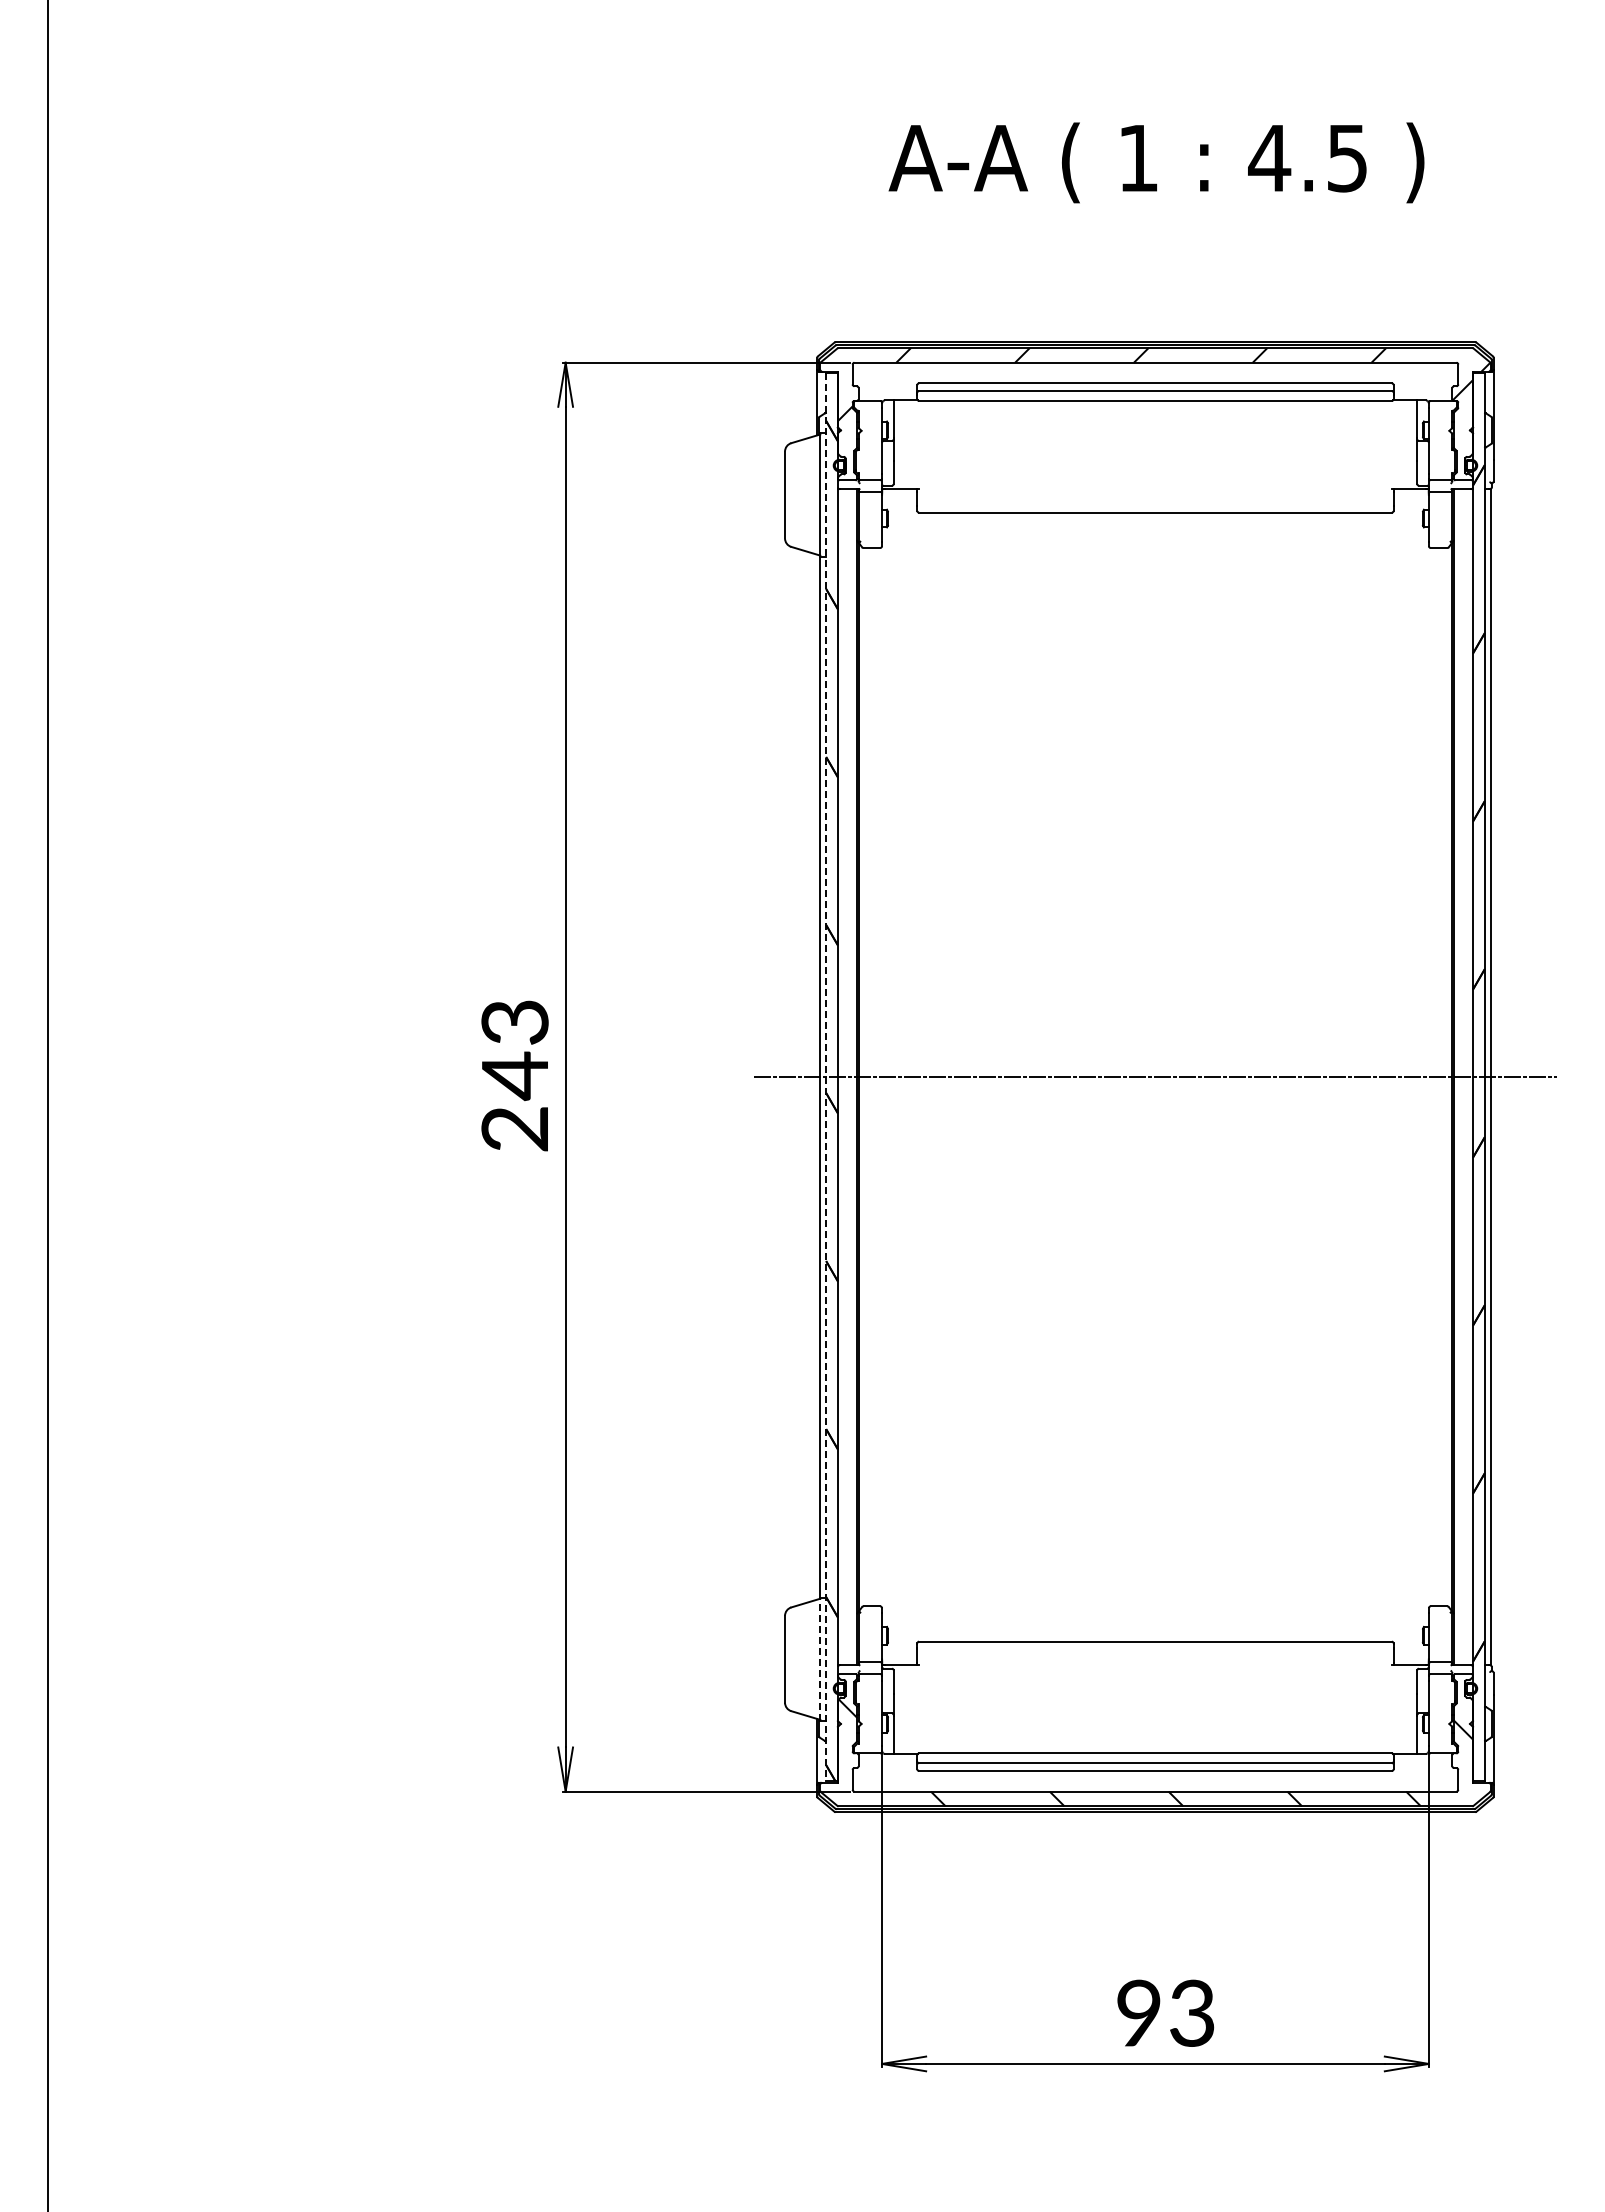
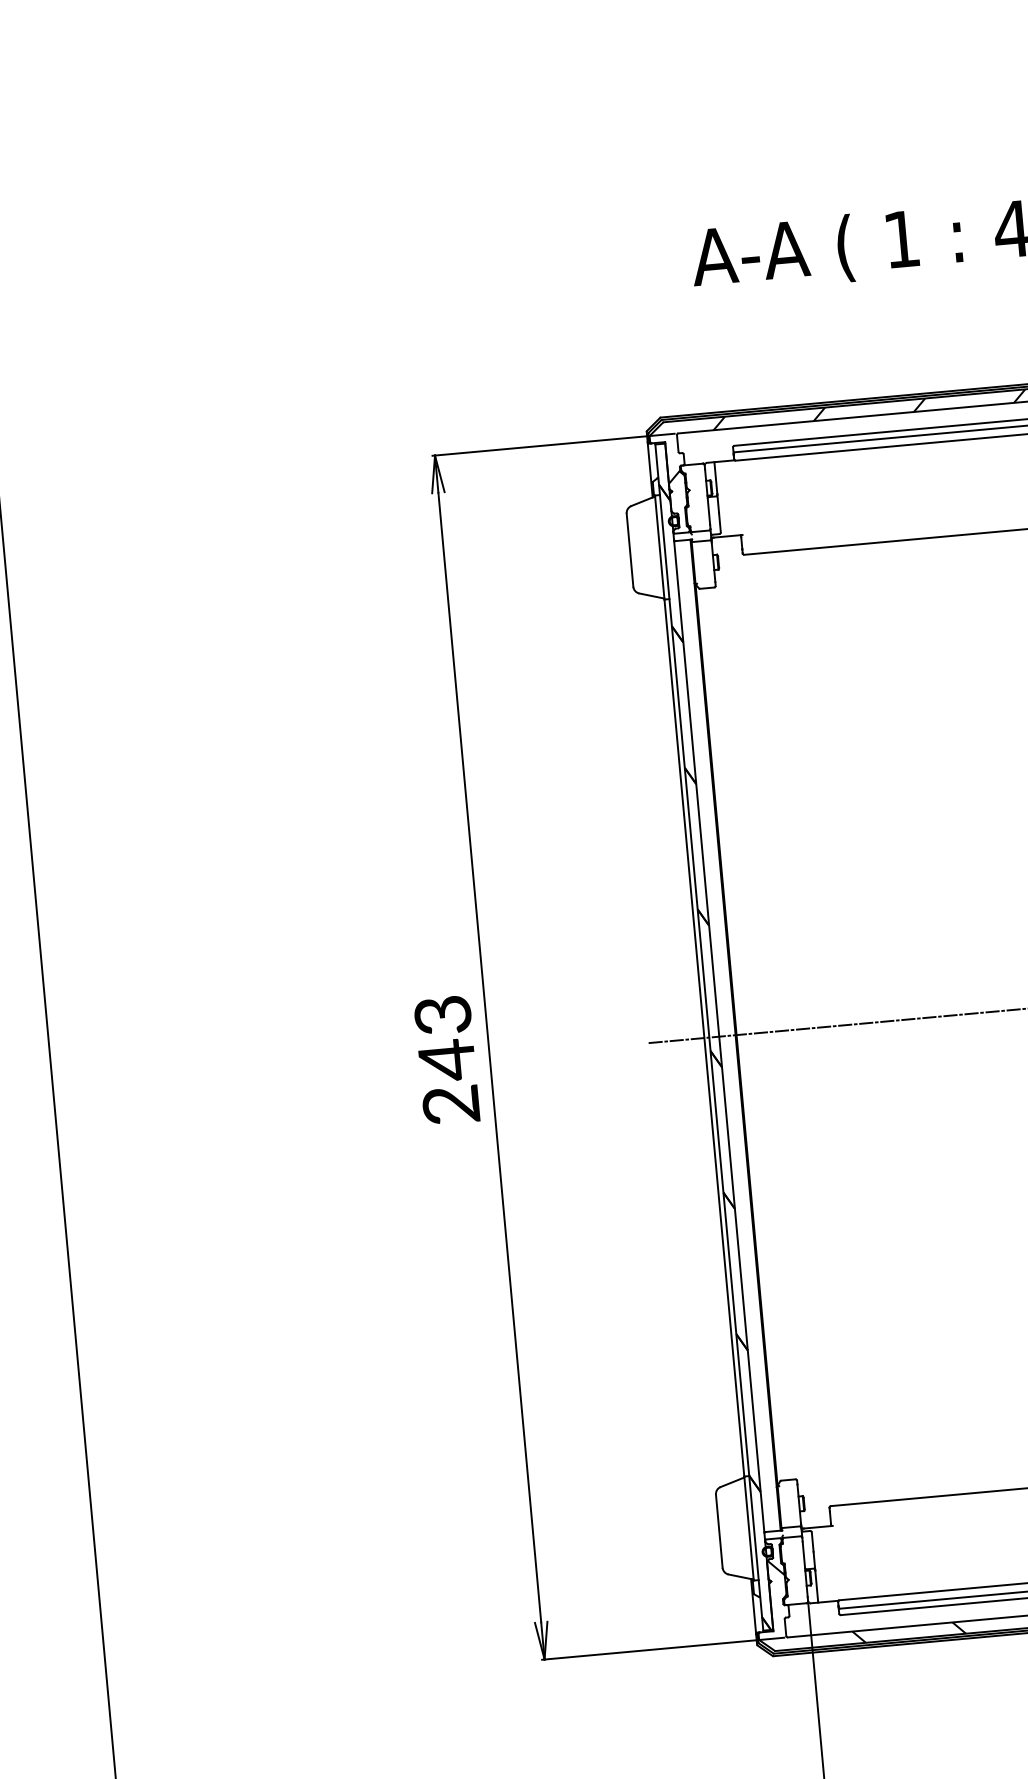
line: (826, 1077) -> (709, 1037), dashed -> solid
line: (820, 1659) -> (749, 1528), dashed -> solid

